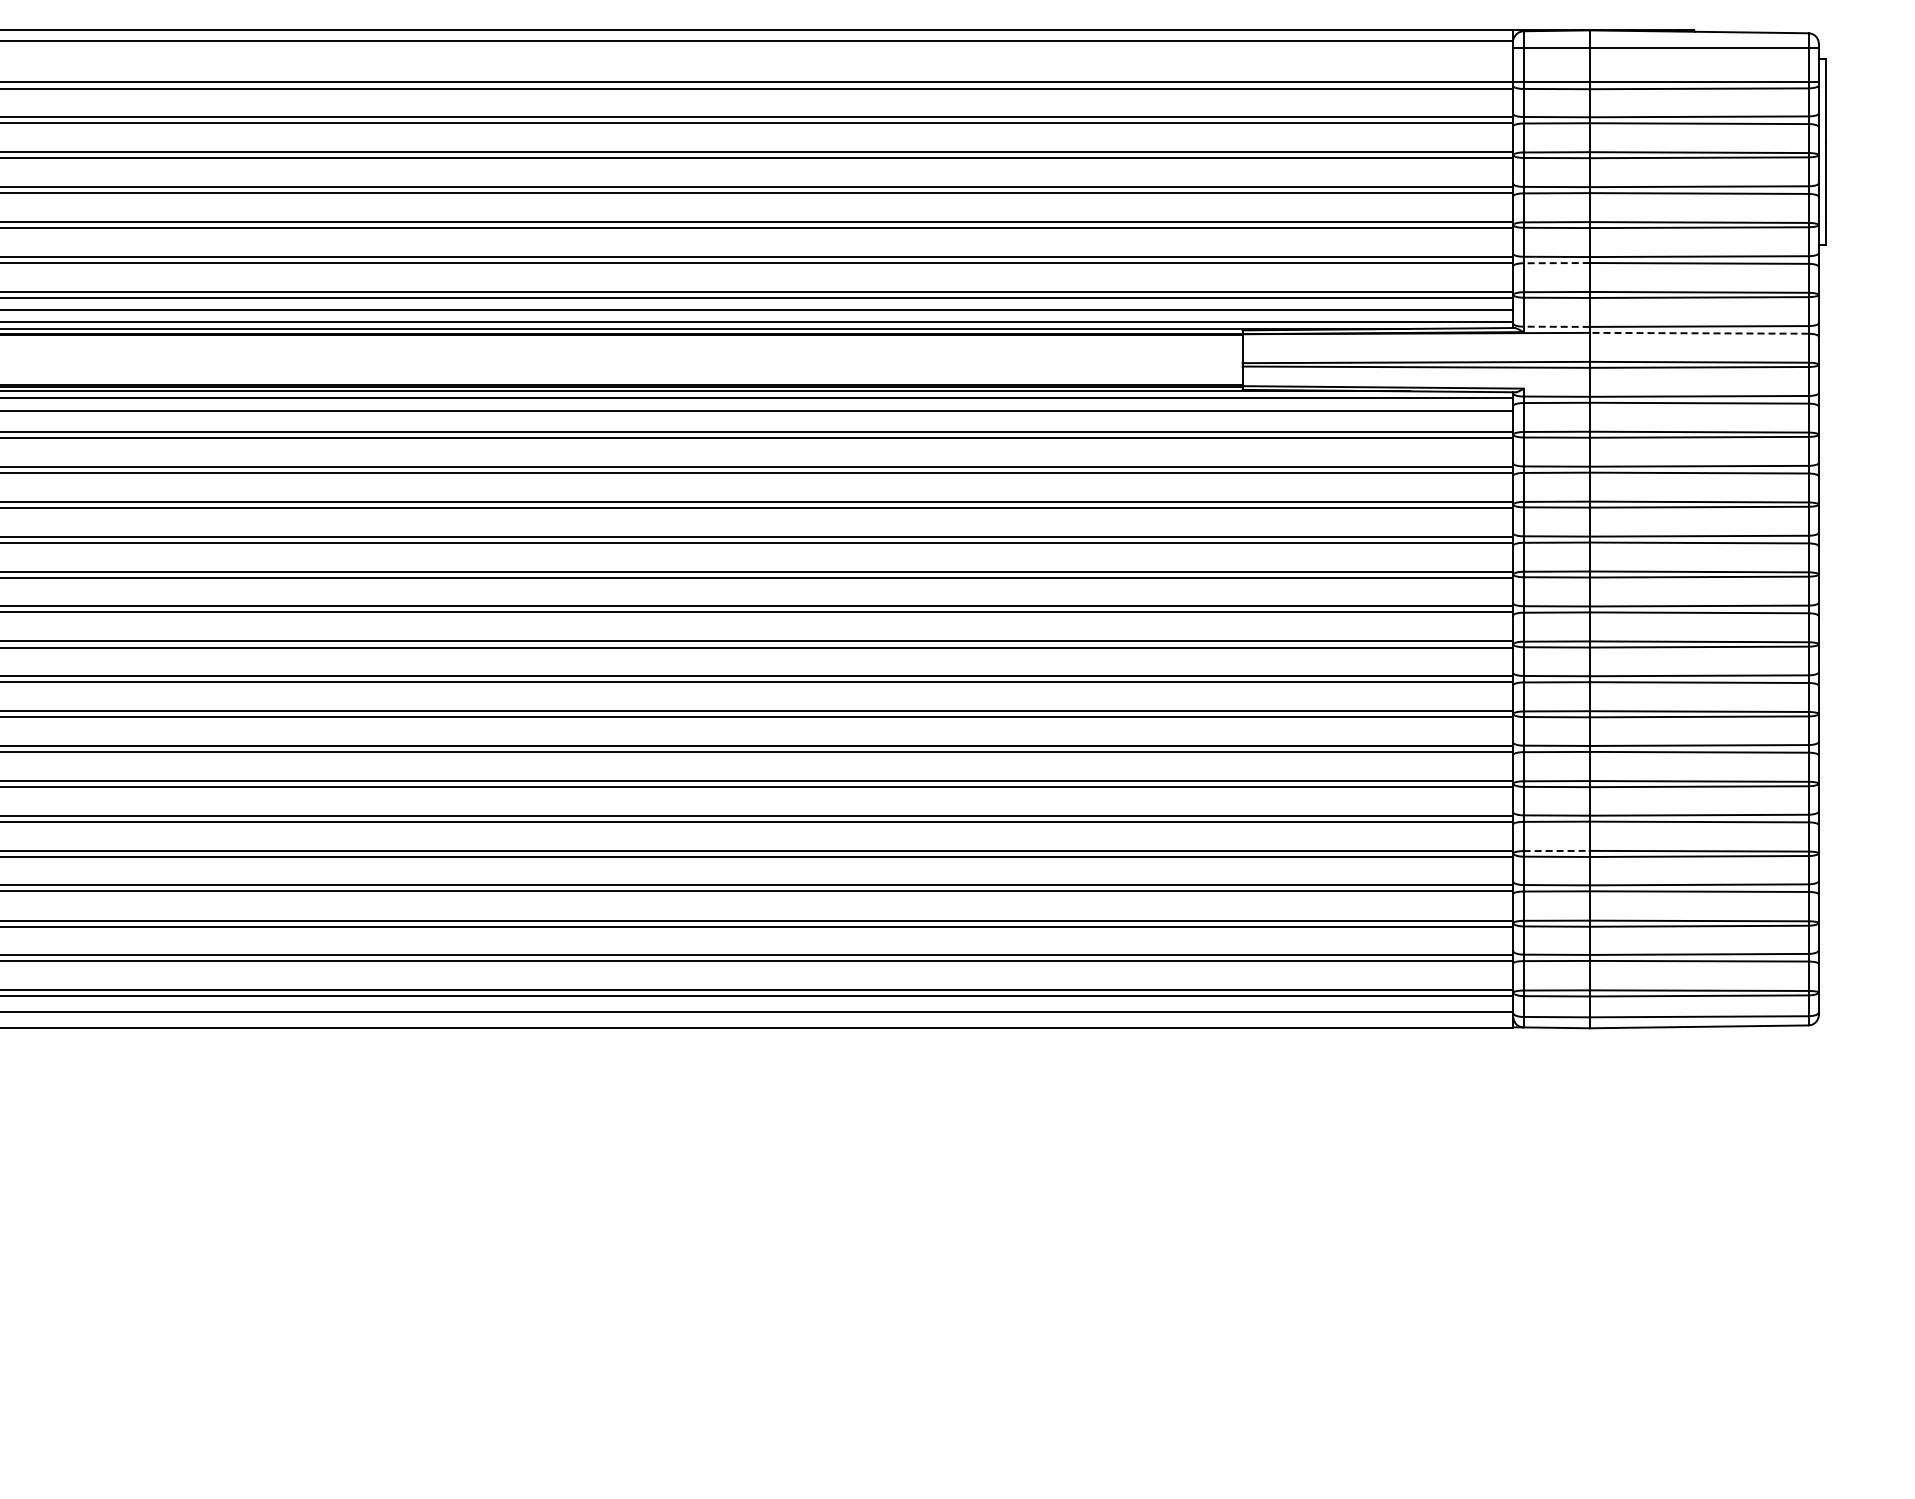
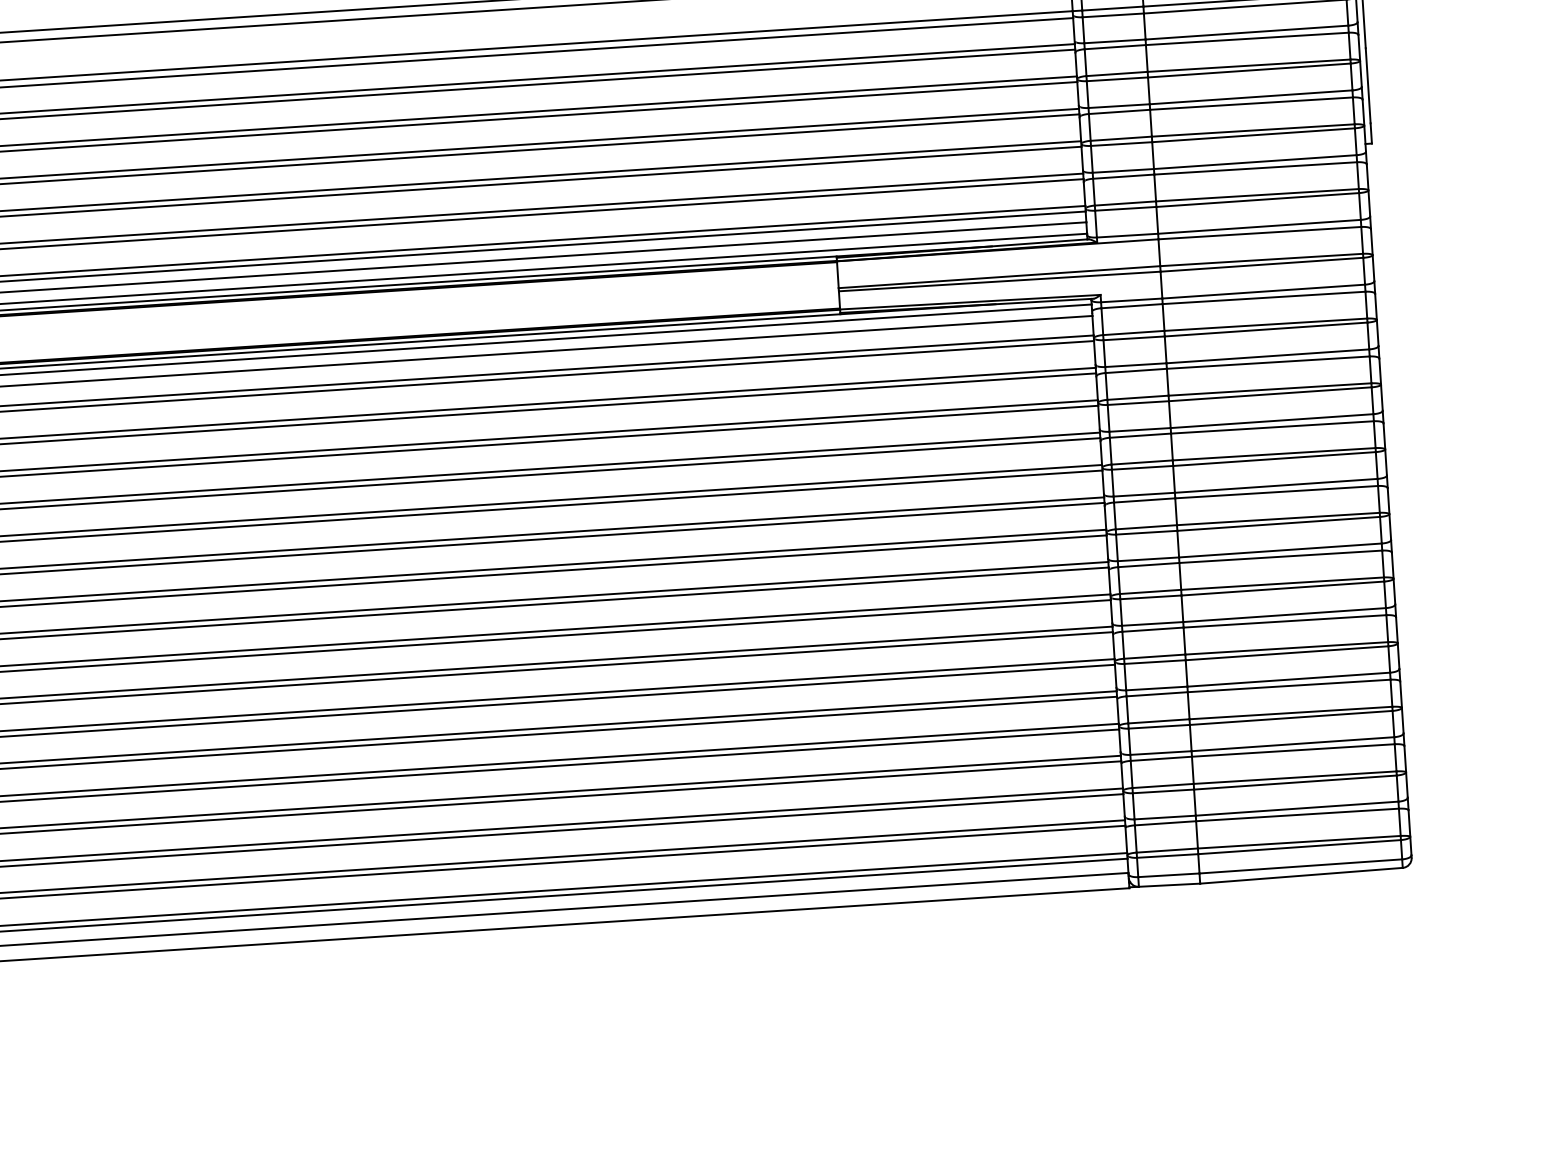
line: (1556, 263) -> (1123, 177), dashed -> solid
line: (1556, 326) -> (1127, 235), dashed -> solid
line: (1698, 333) -> (1259, 233), dashed -> solid
line: (1557, 850) -> (1159, 720), dashed -> solid

